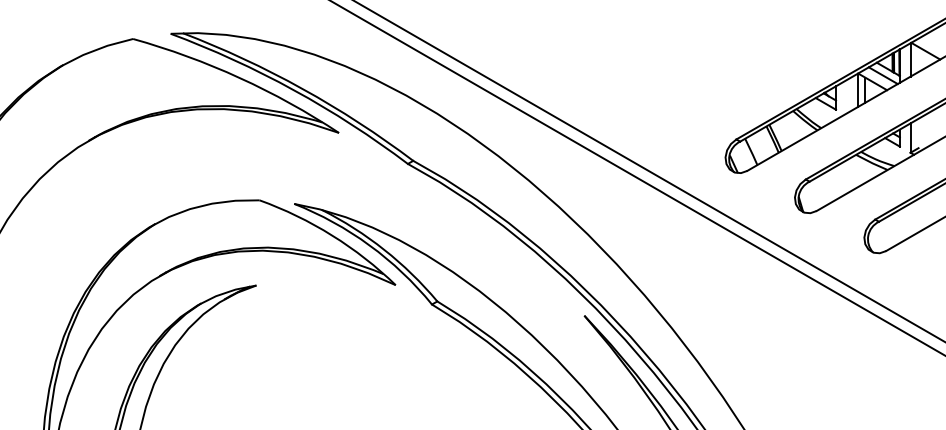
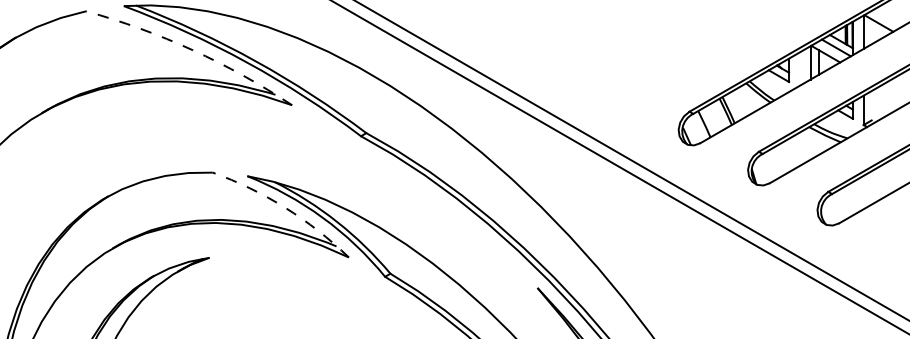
arc: (239, 77) -> (192, 49), solid -> dashed
arc: (332, 235) -> (285, 207), solid -> dashed

